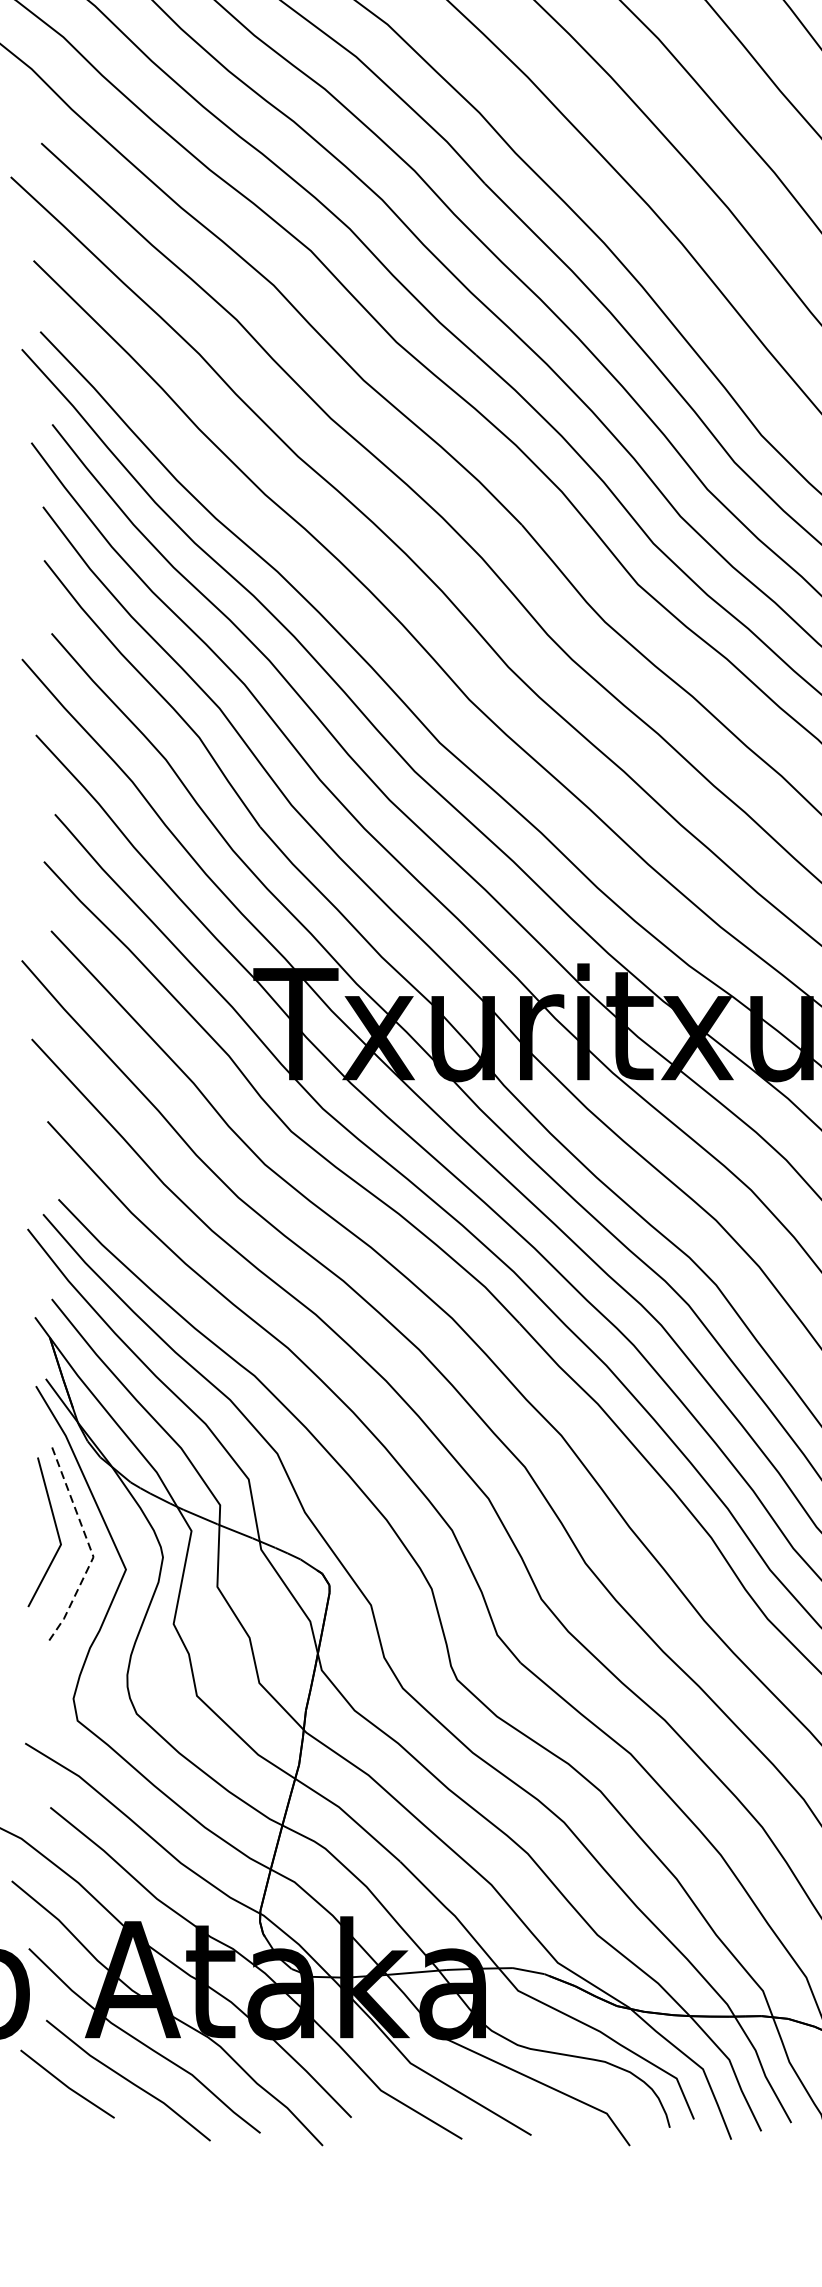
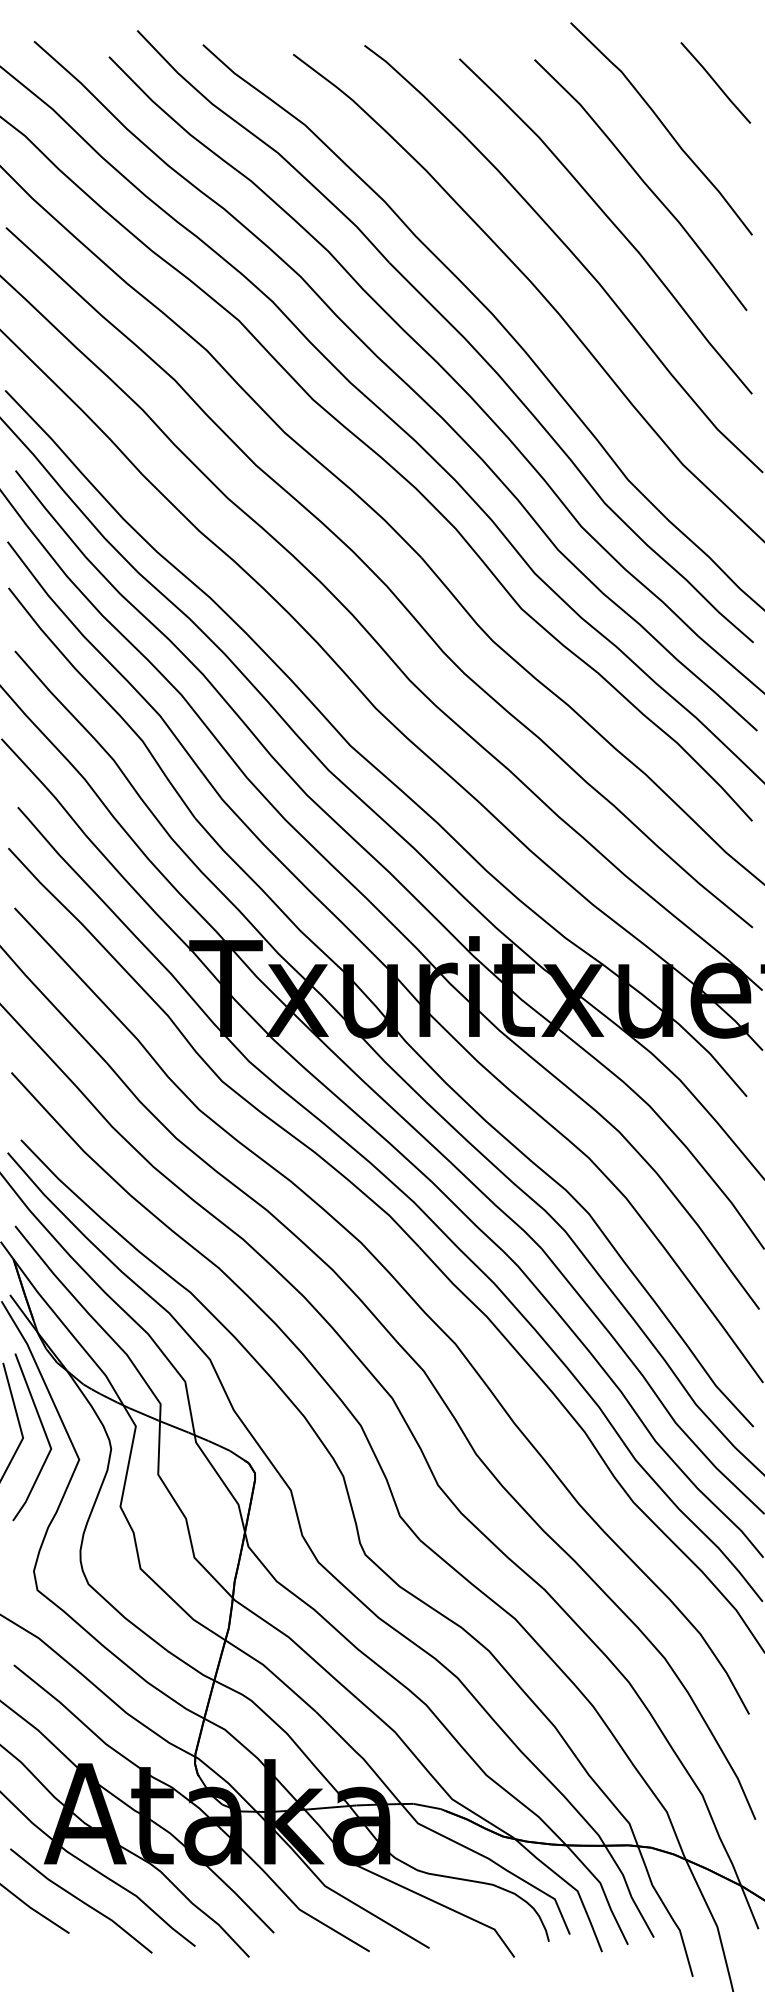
line: (90, 1547) -> (48, 1440), dashed -> solid

